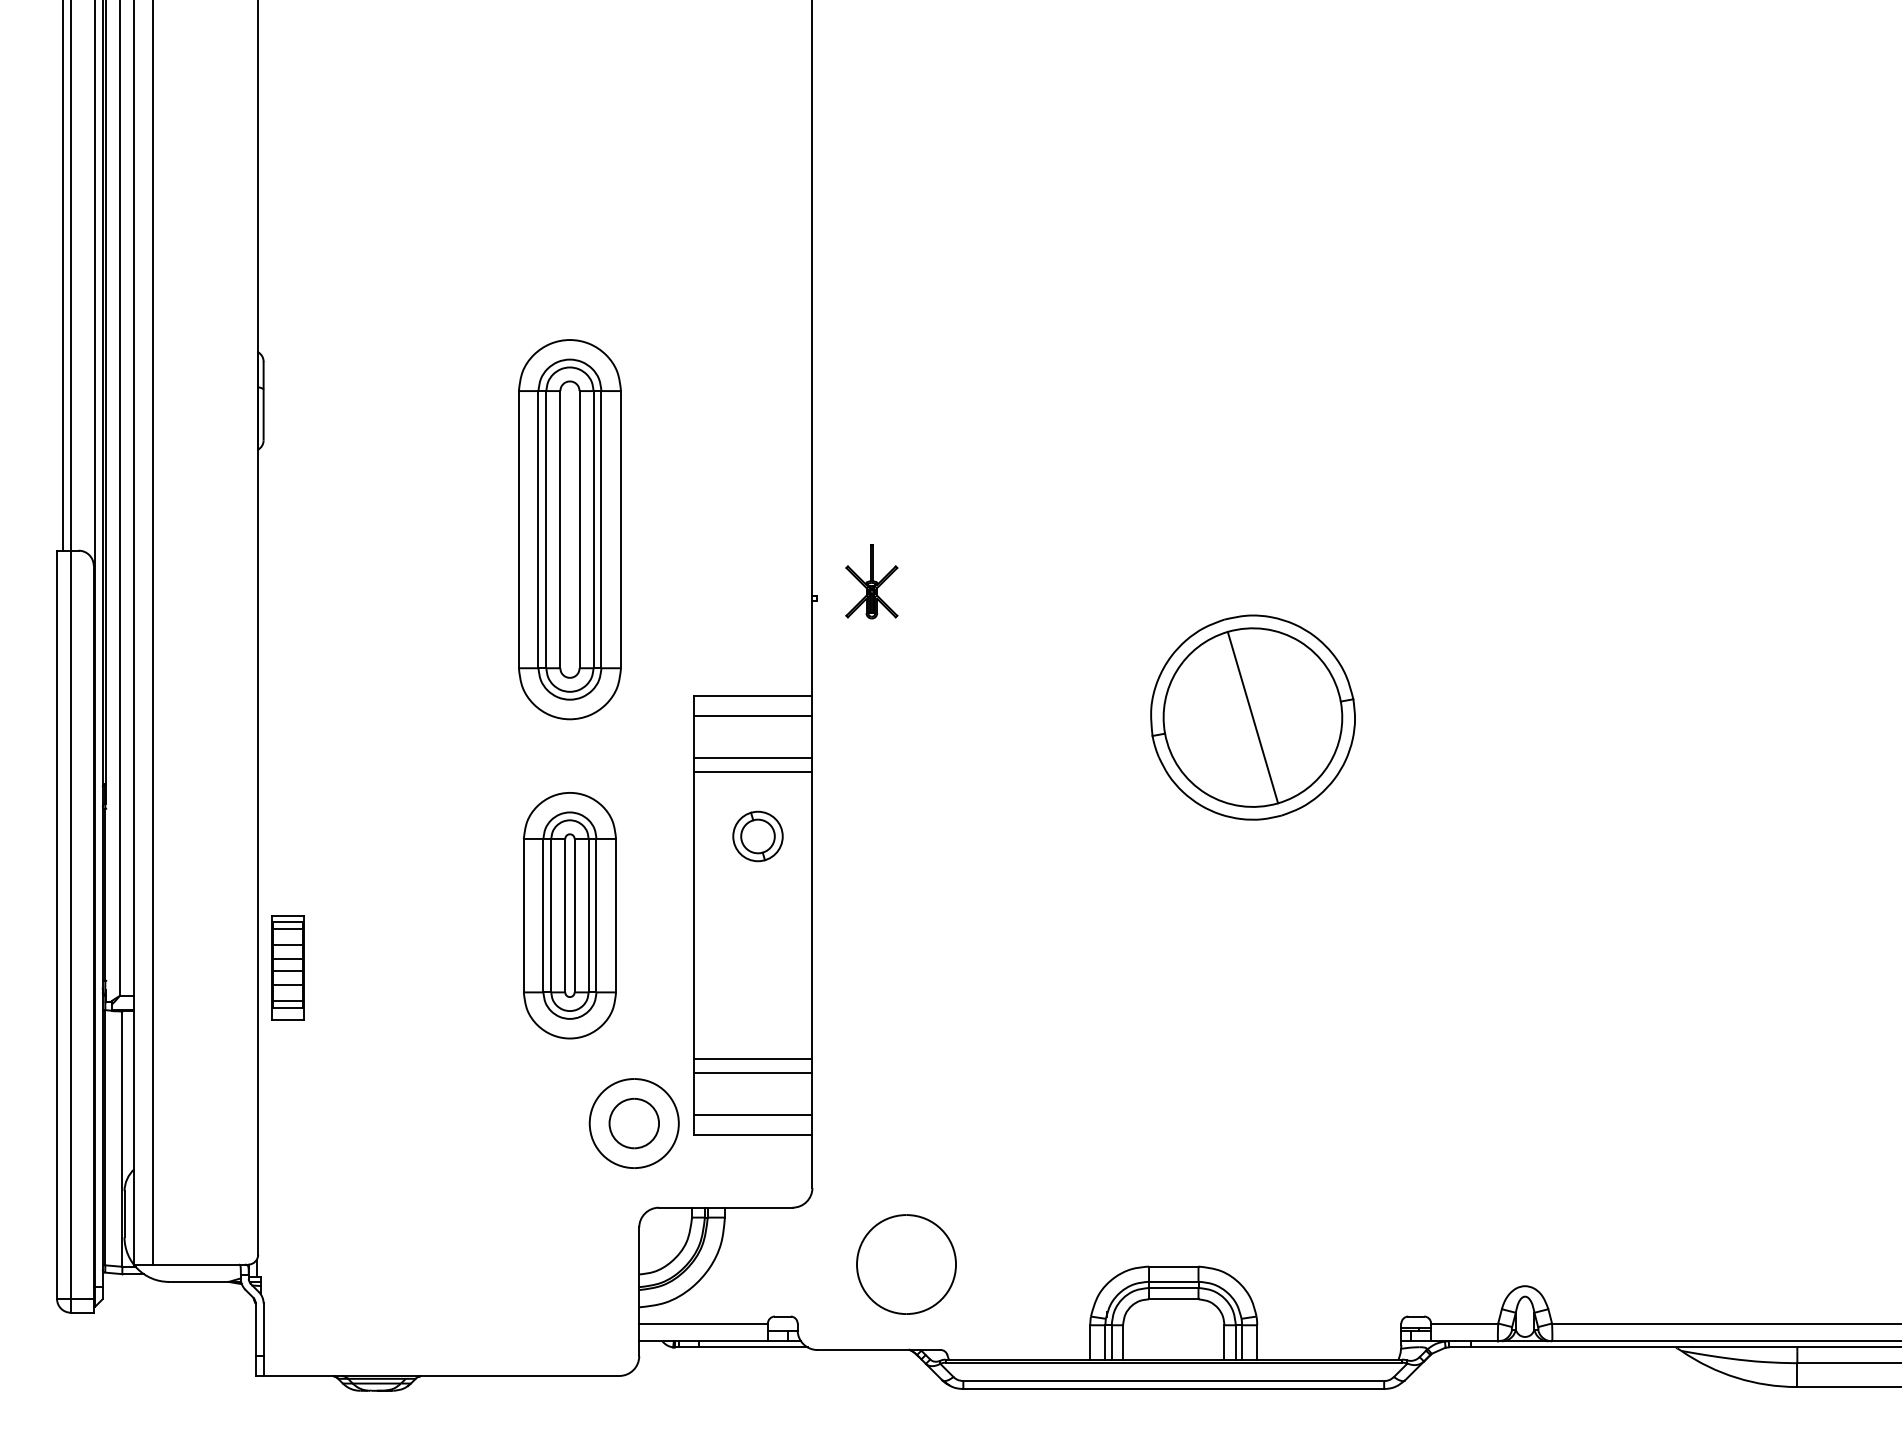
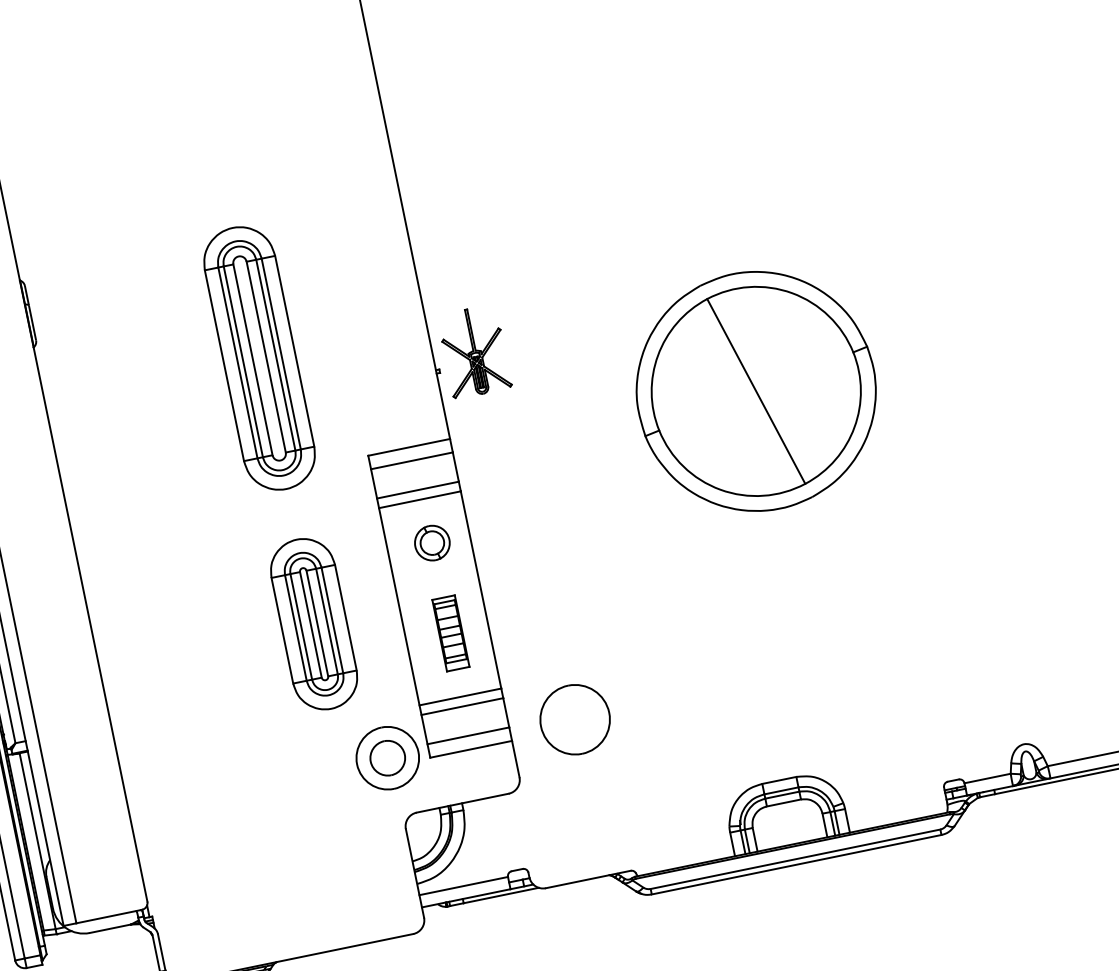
part: (871, 581) -> (474, 351), size x1.67
part: (1252, 717) -> (755, 391), size x1.67
part: (287, 967) -> (450, 633), moved
part: (906, 1264) -> (575, 719), moved

